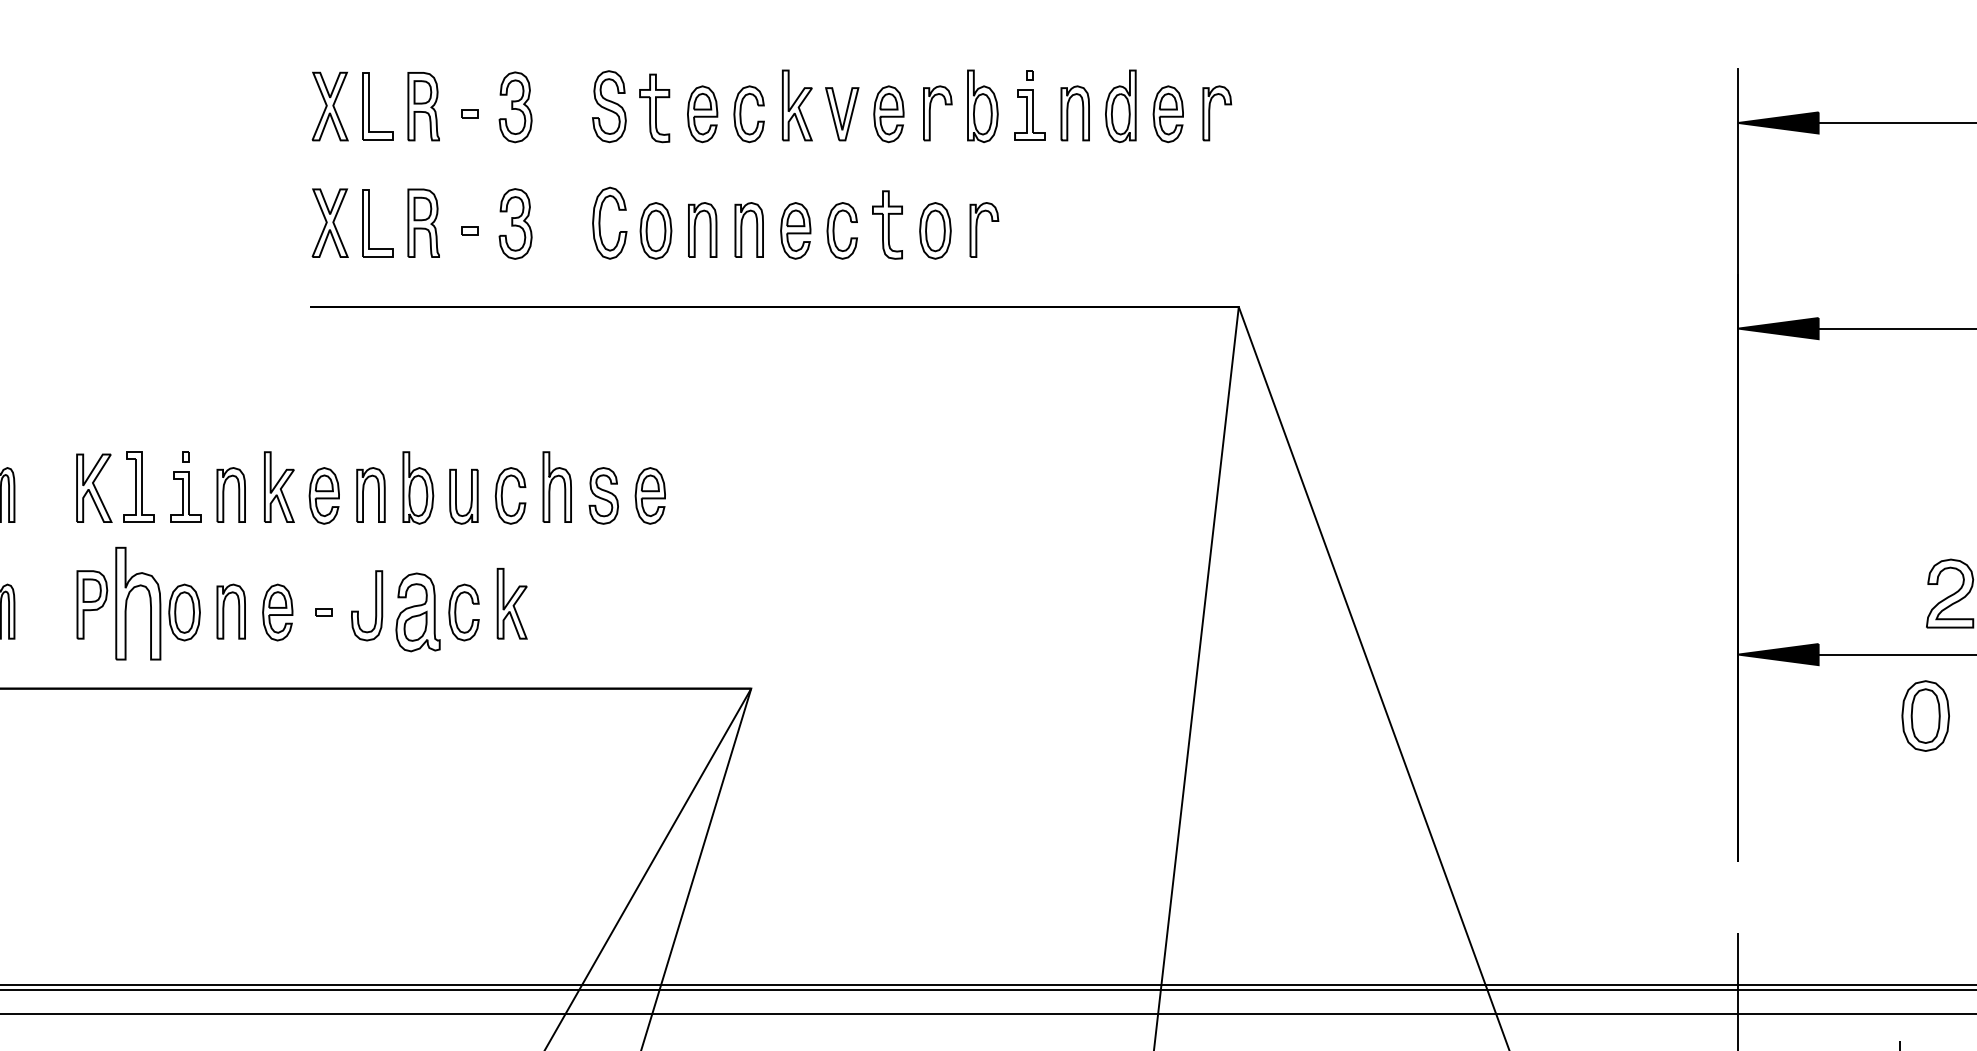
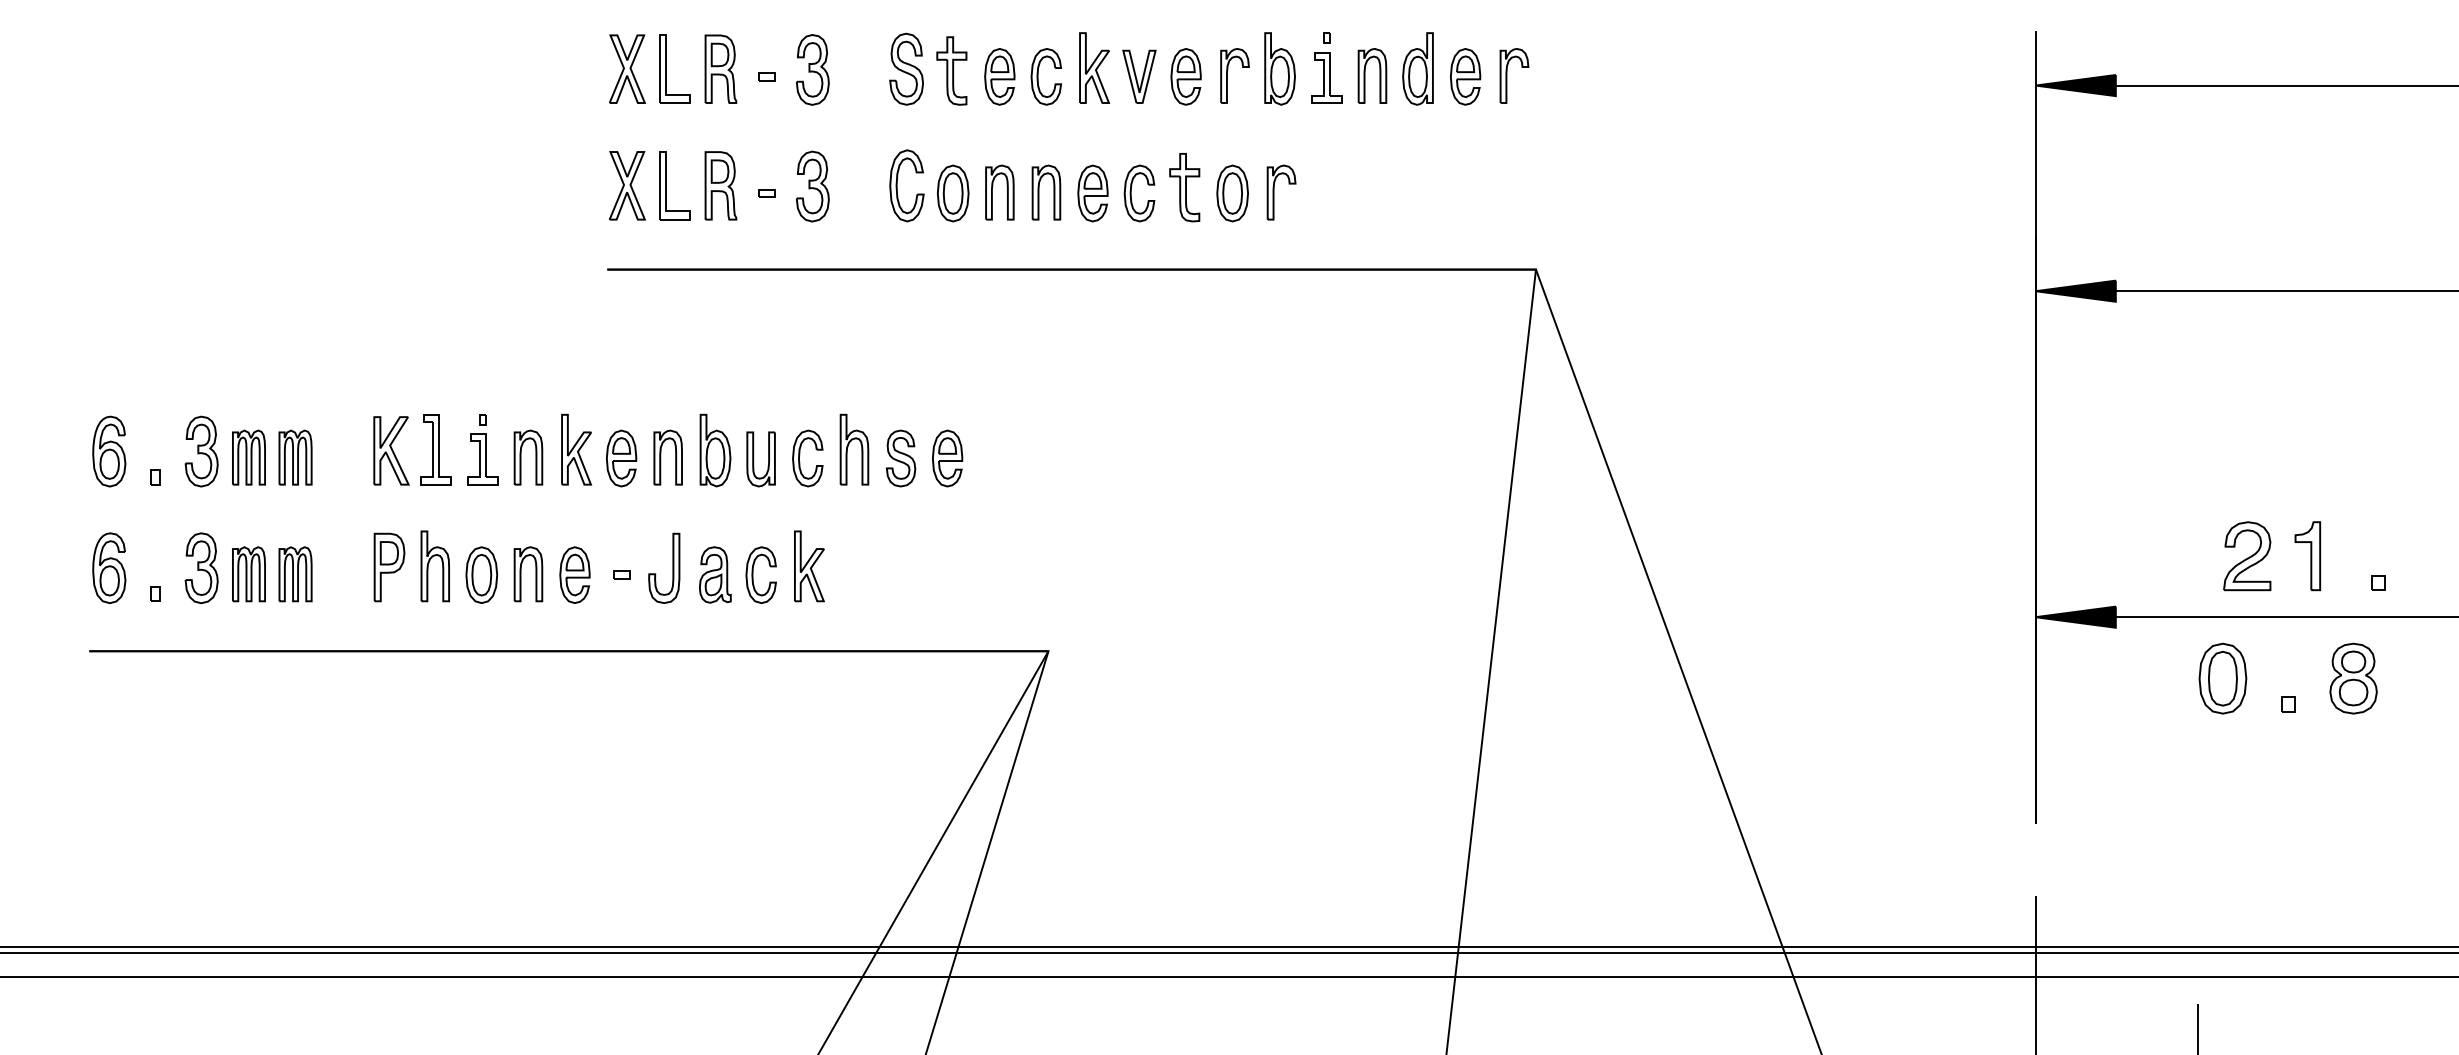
part: (137, 603) -> (434, 566), size x0.62
part: (418, 611) -> (715, 574), size x0.71

